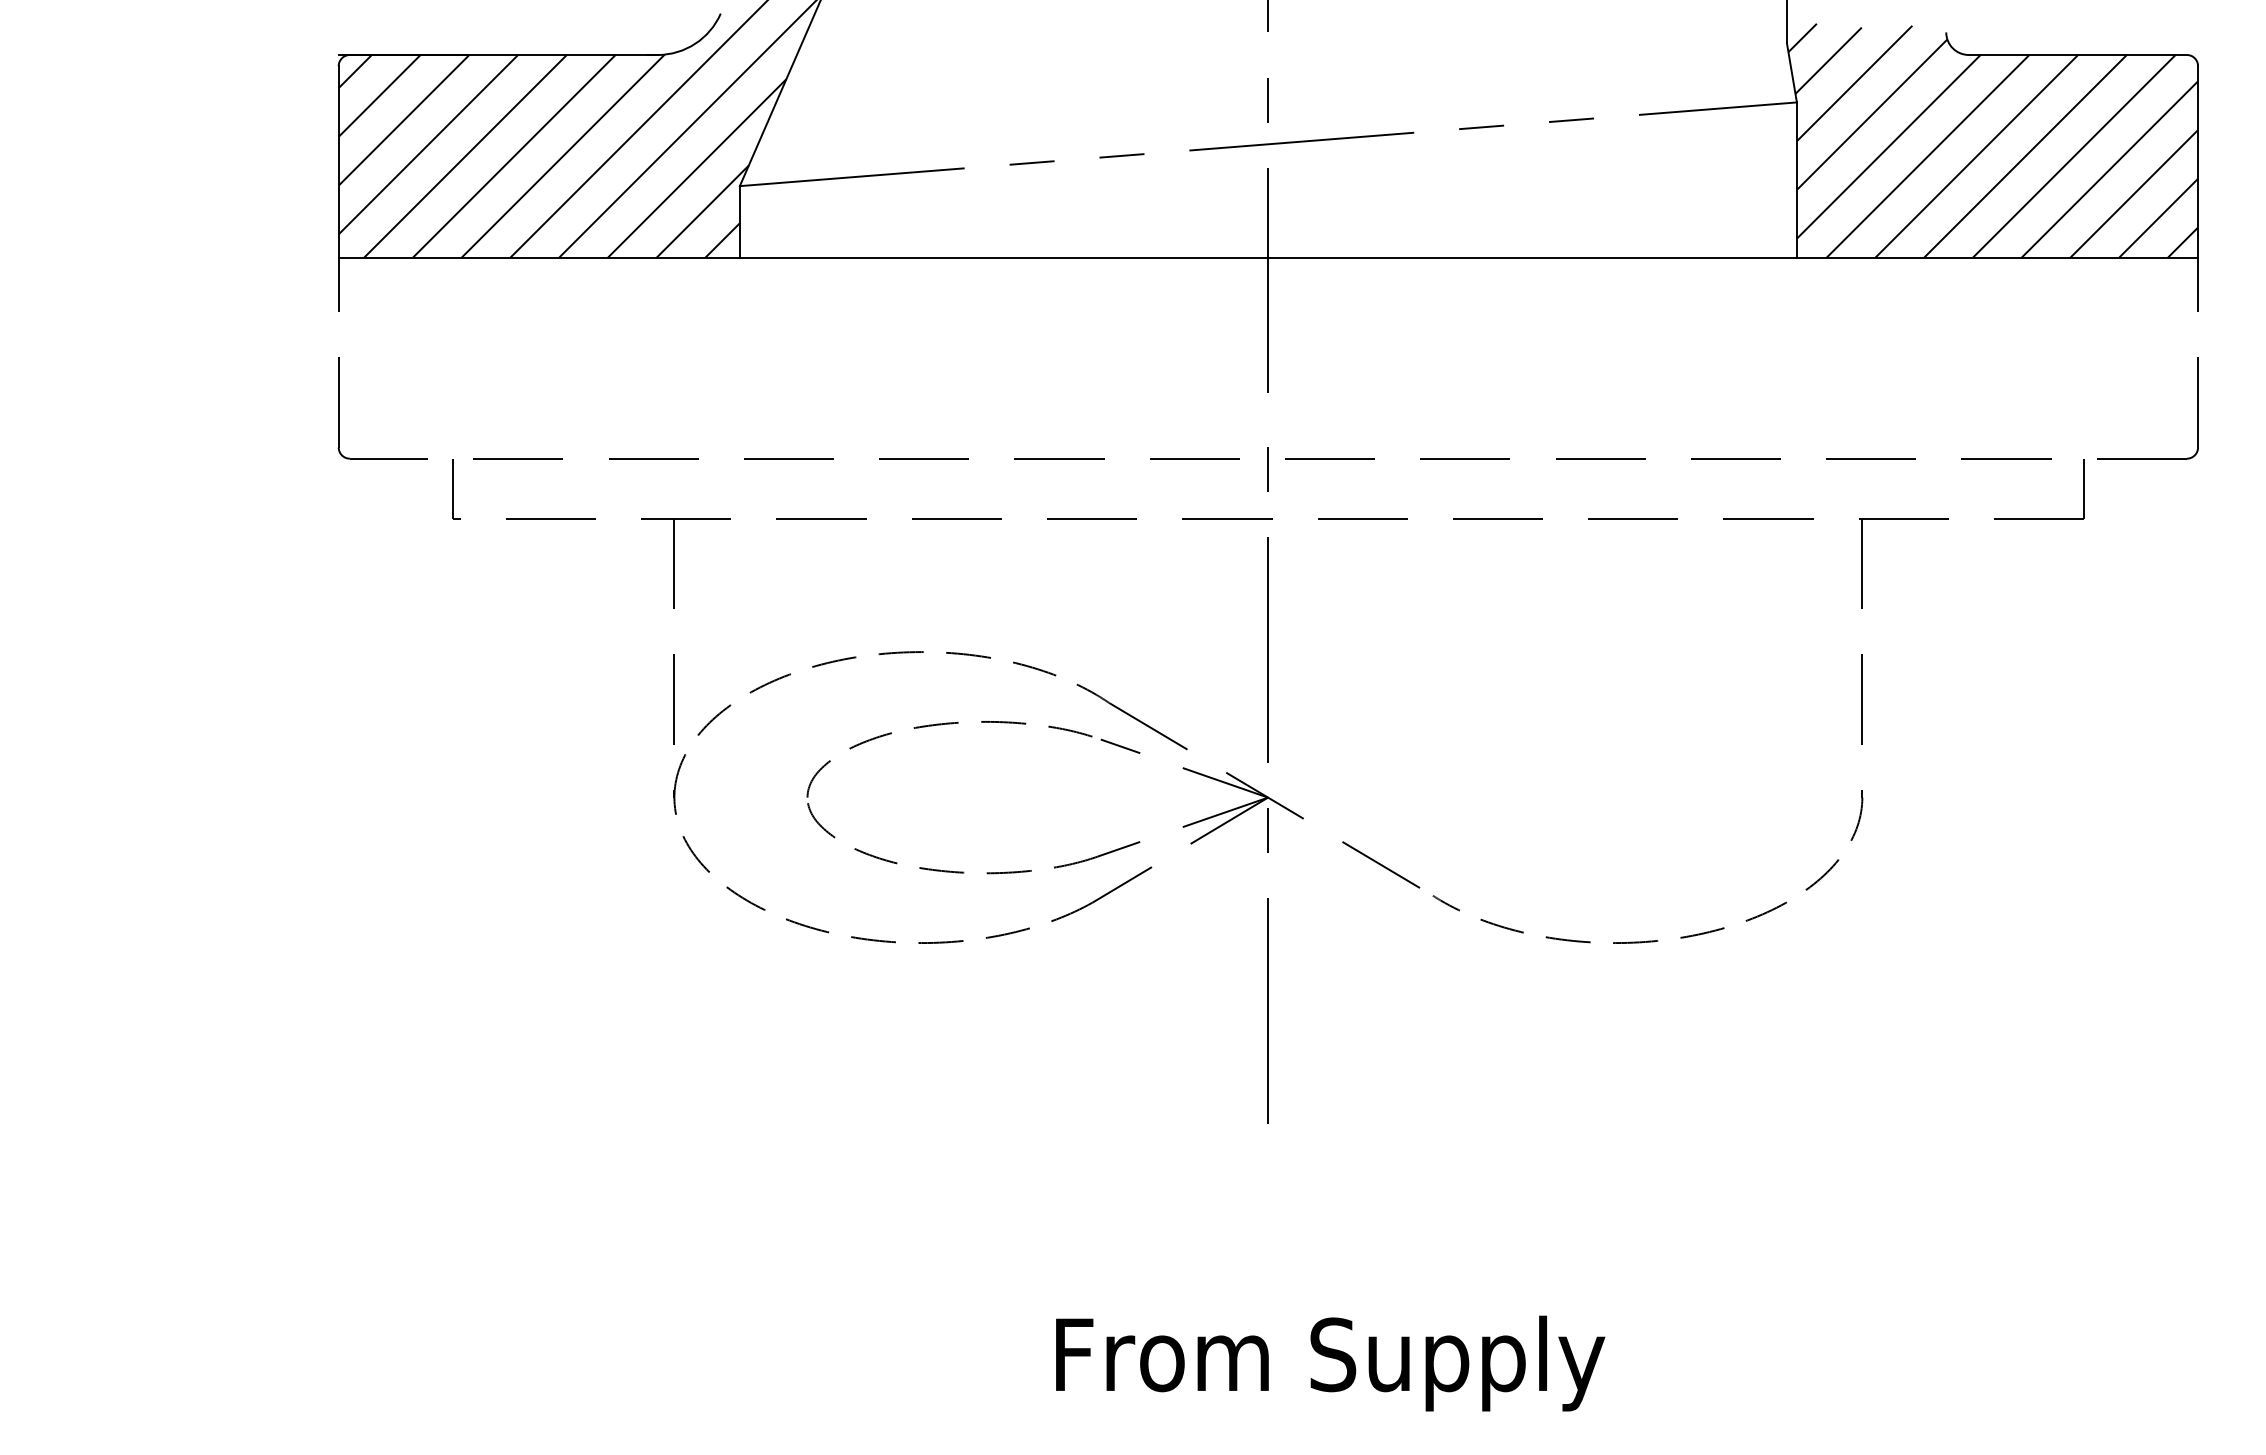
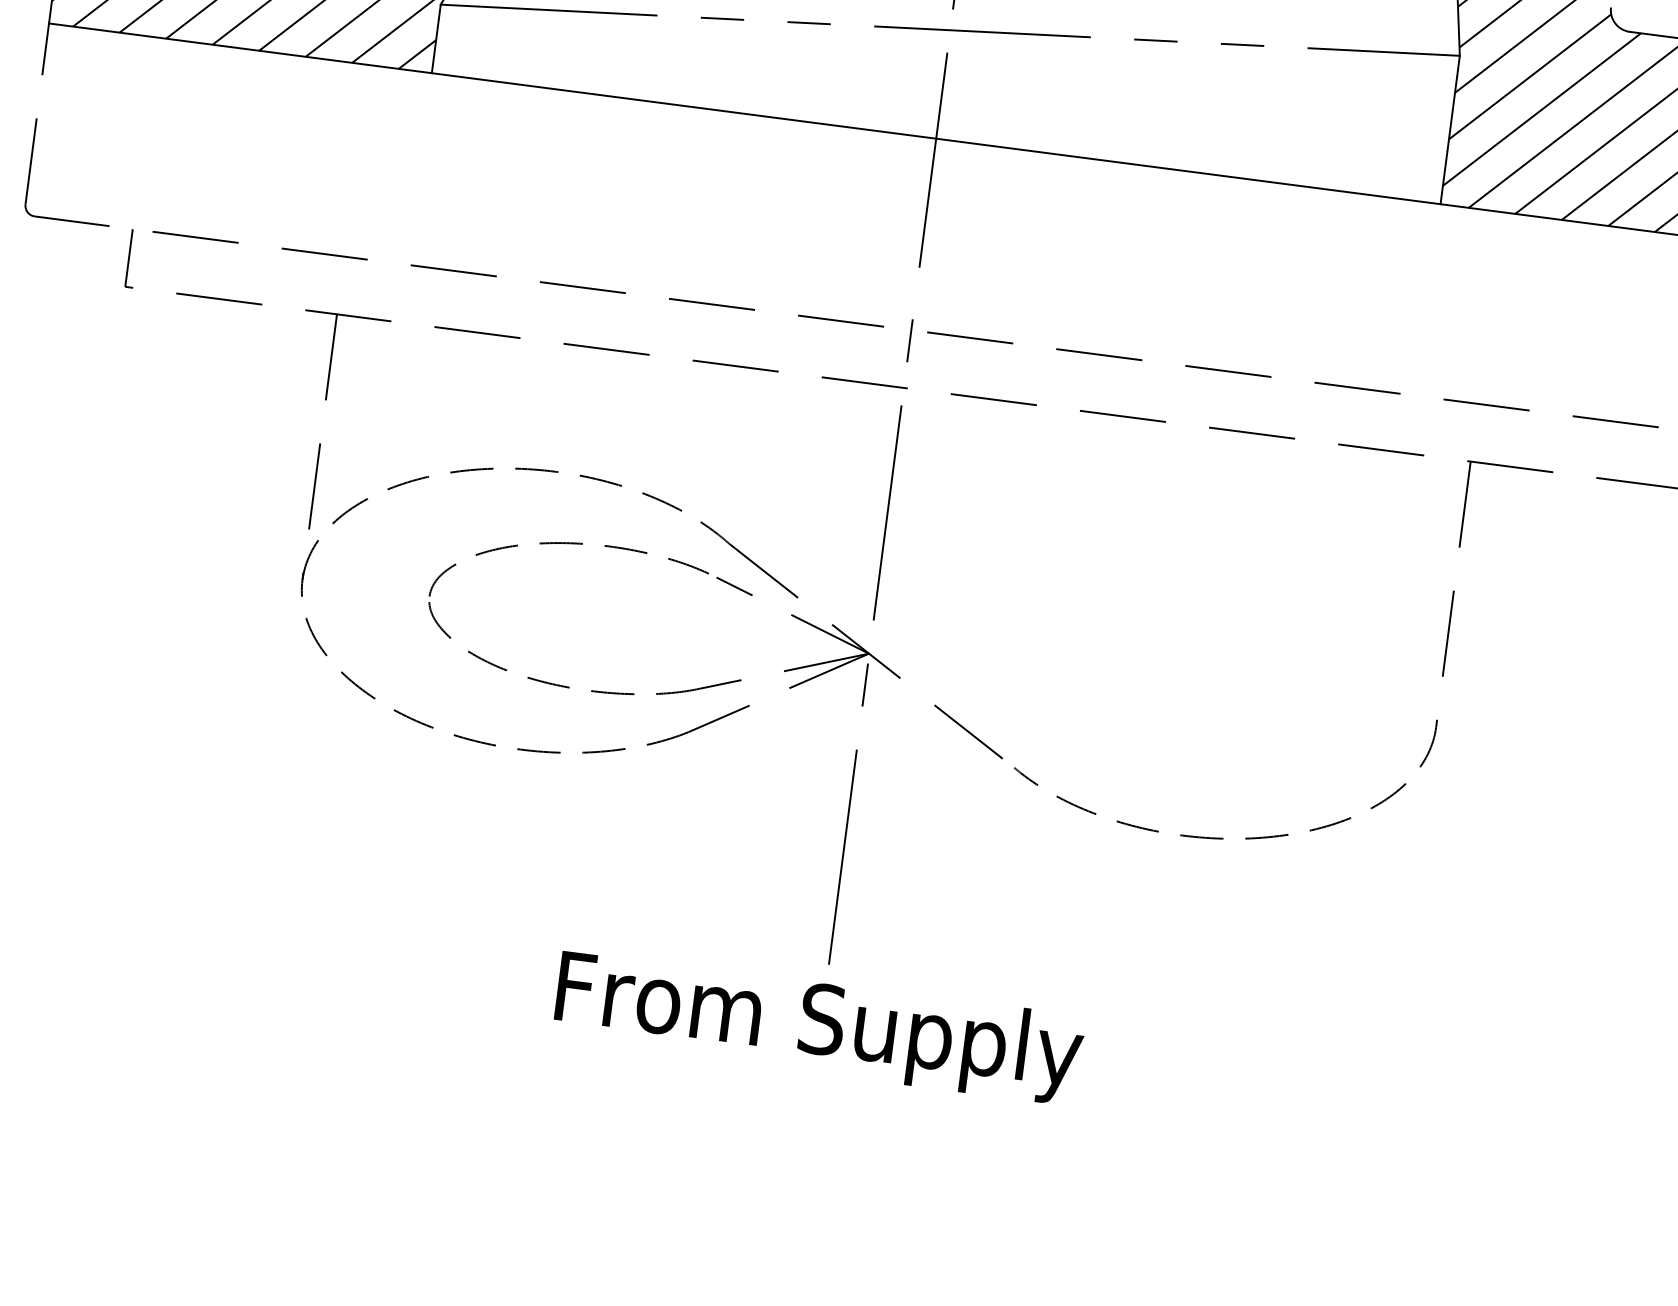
text: (1330, 1363) -> (818, 1027), moved

